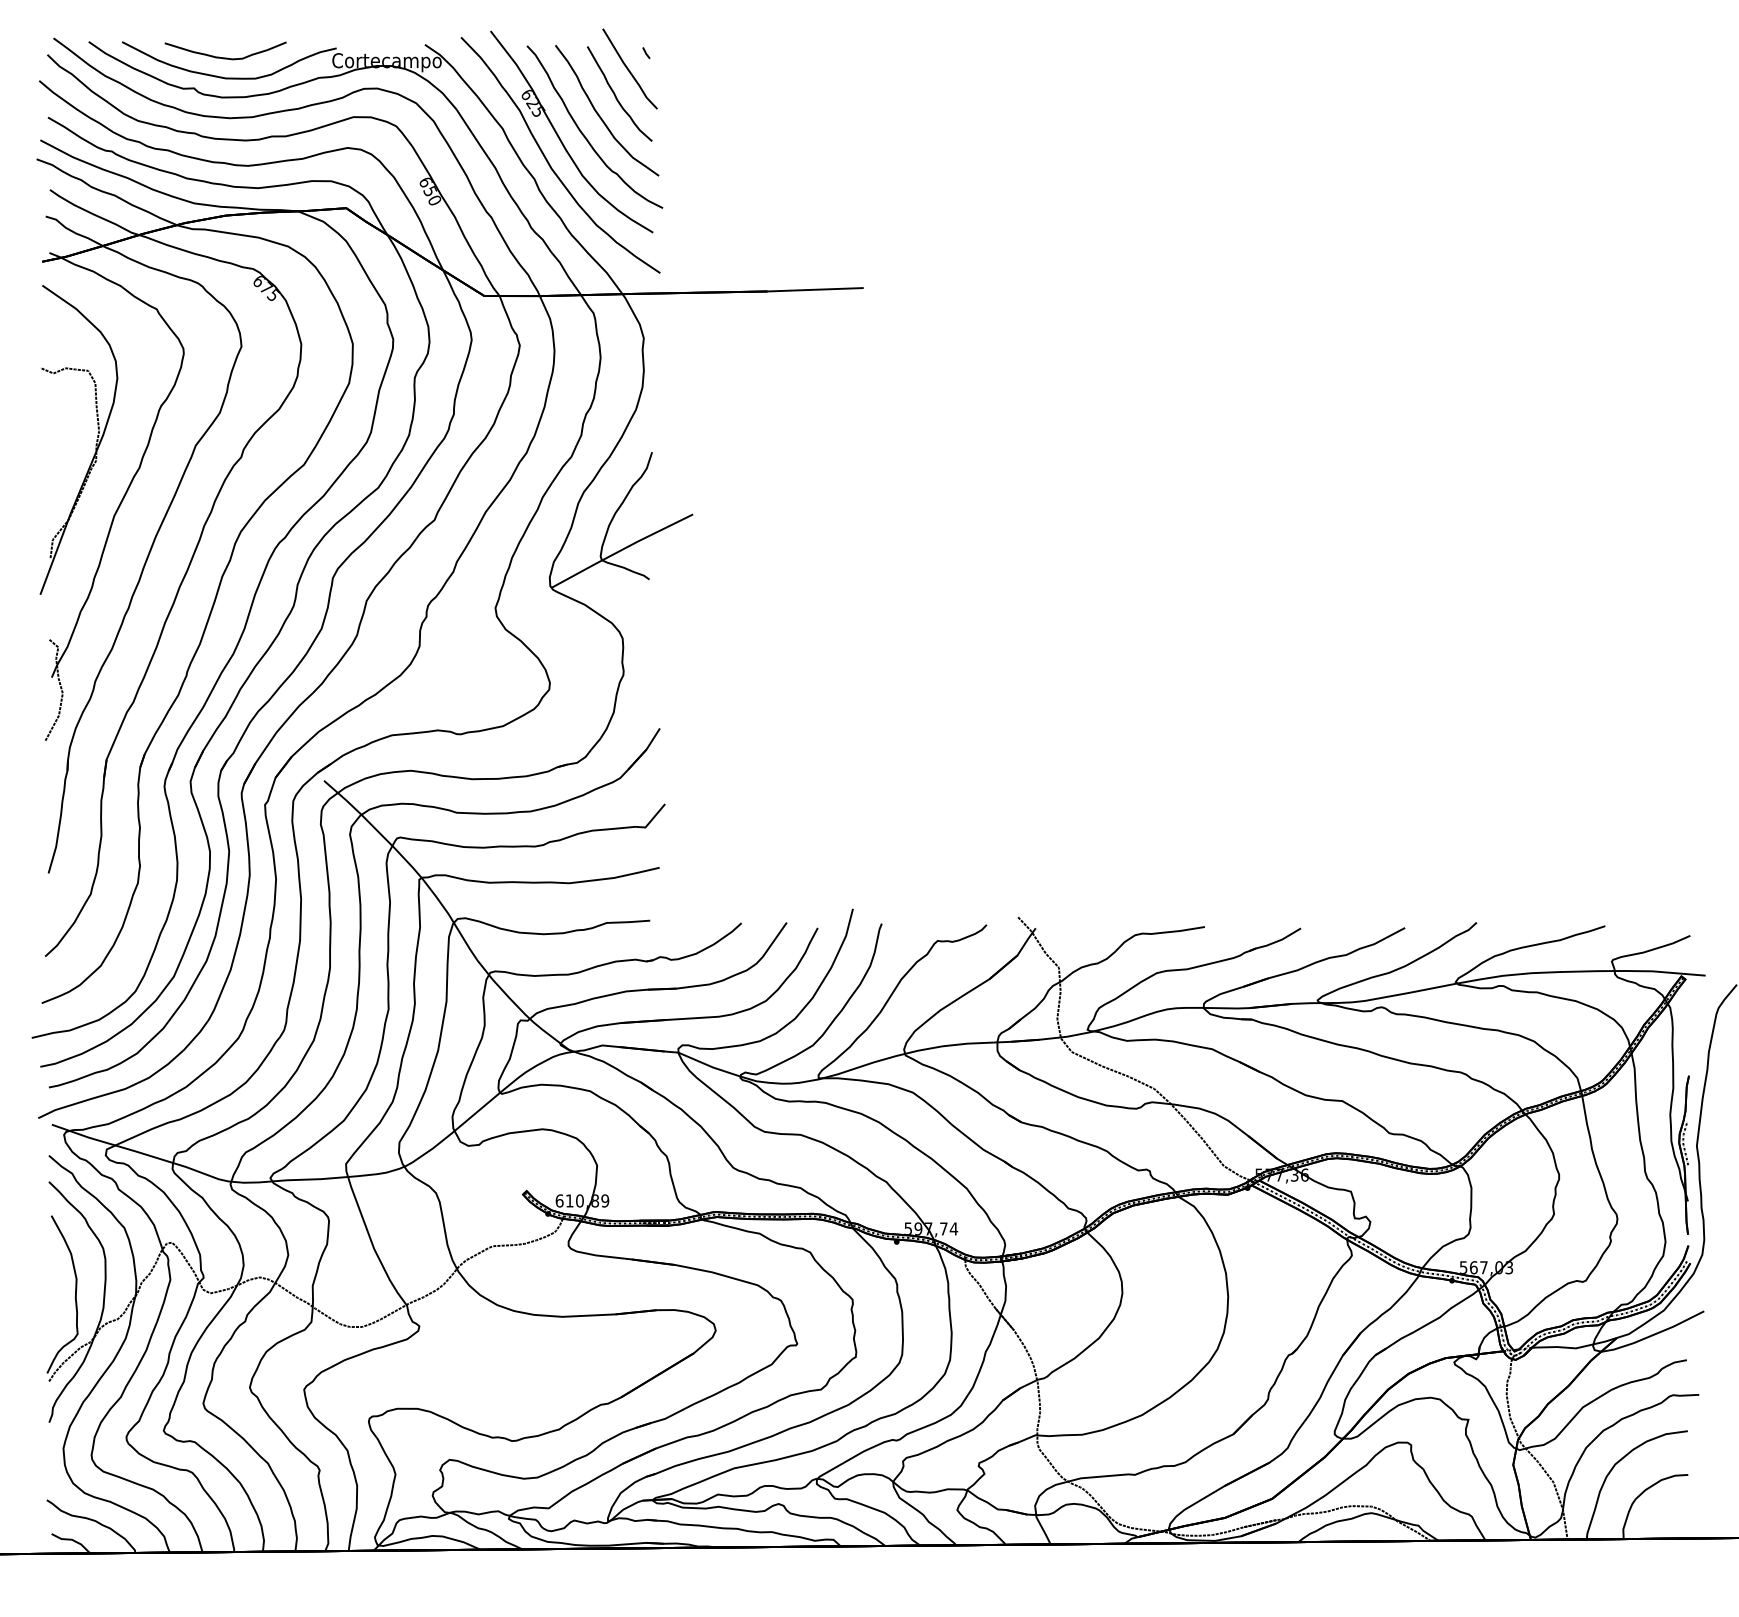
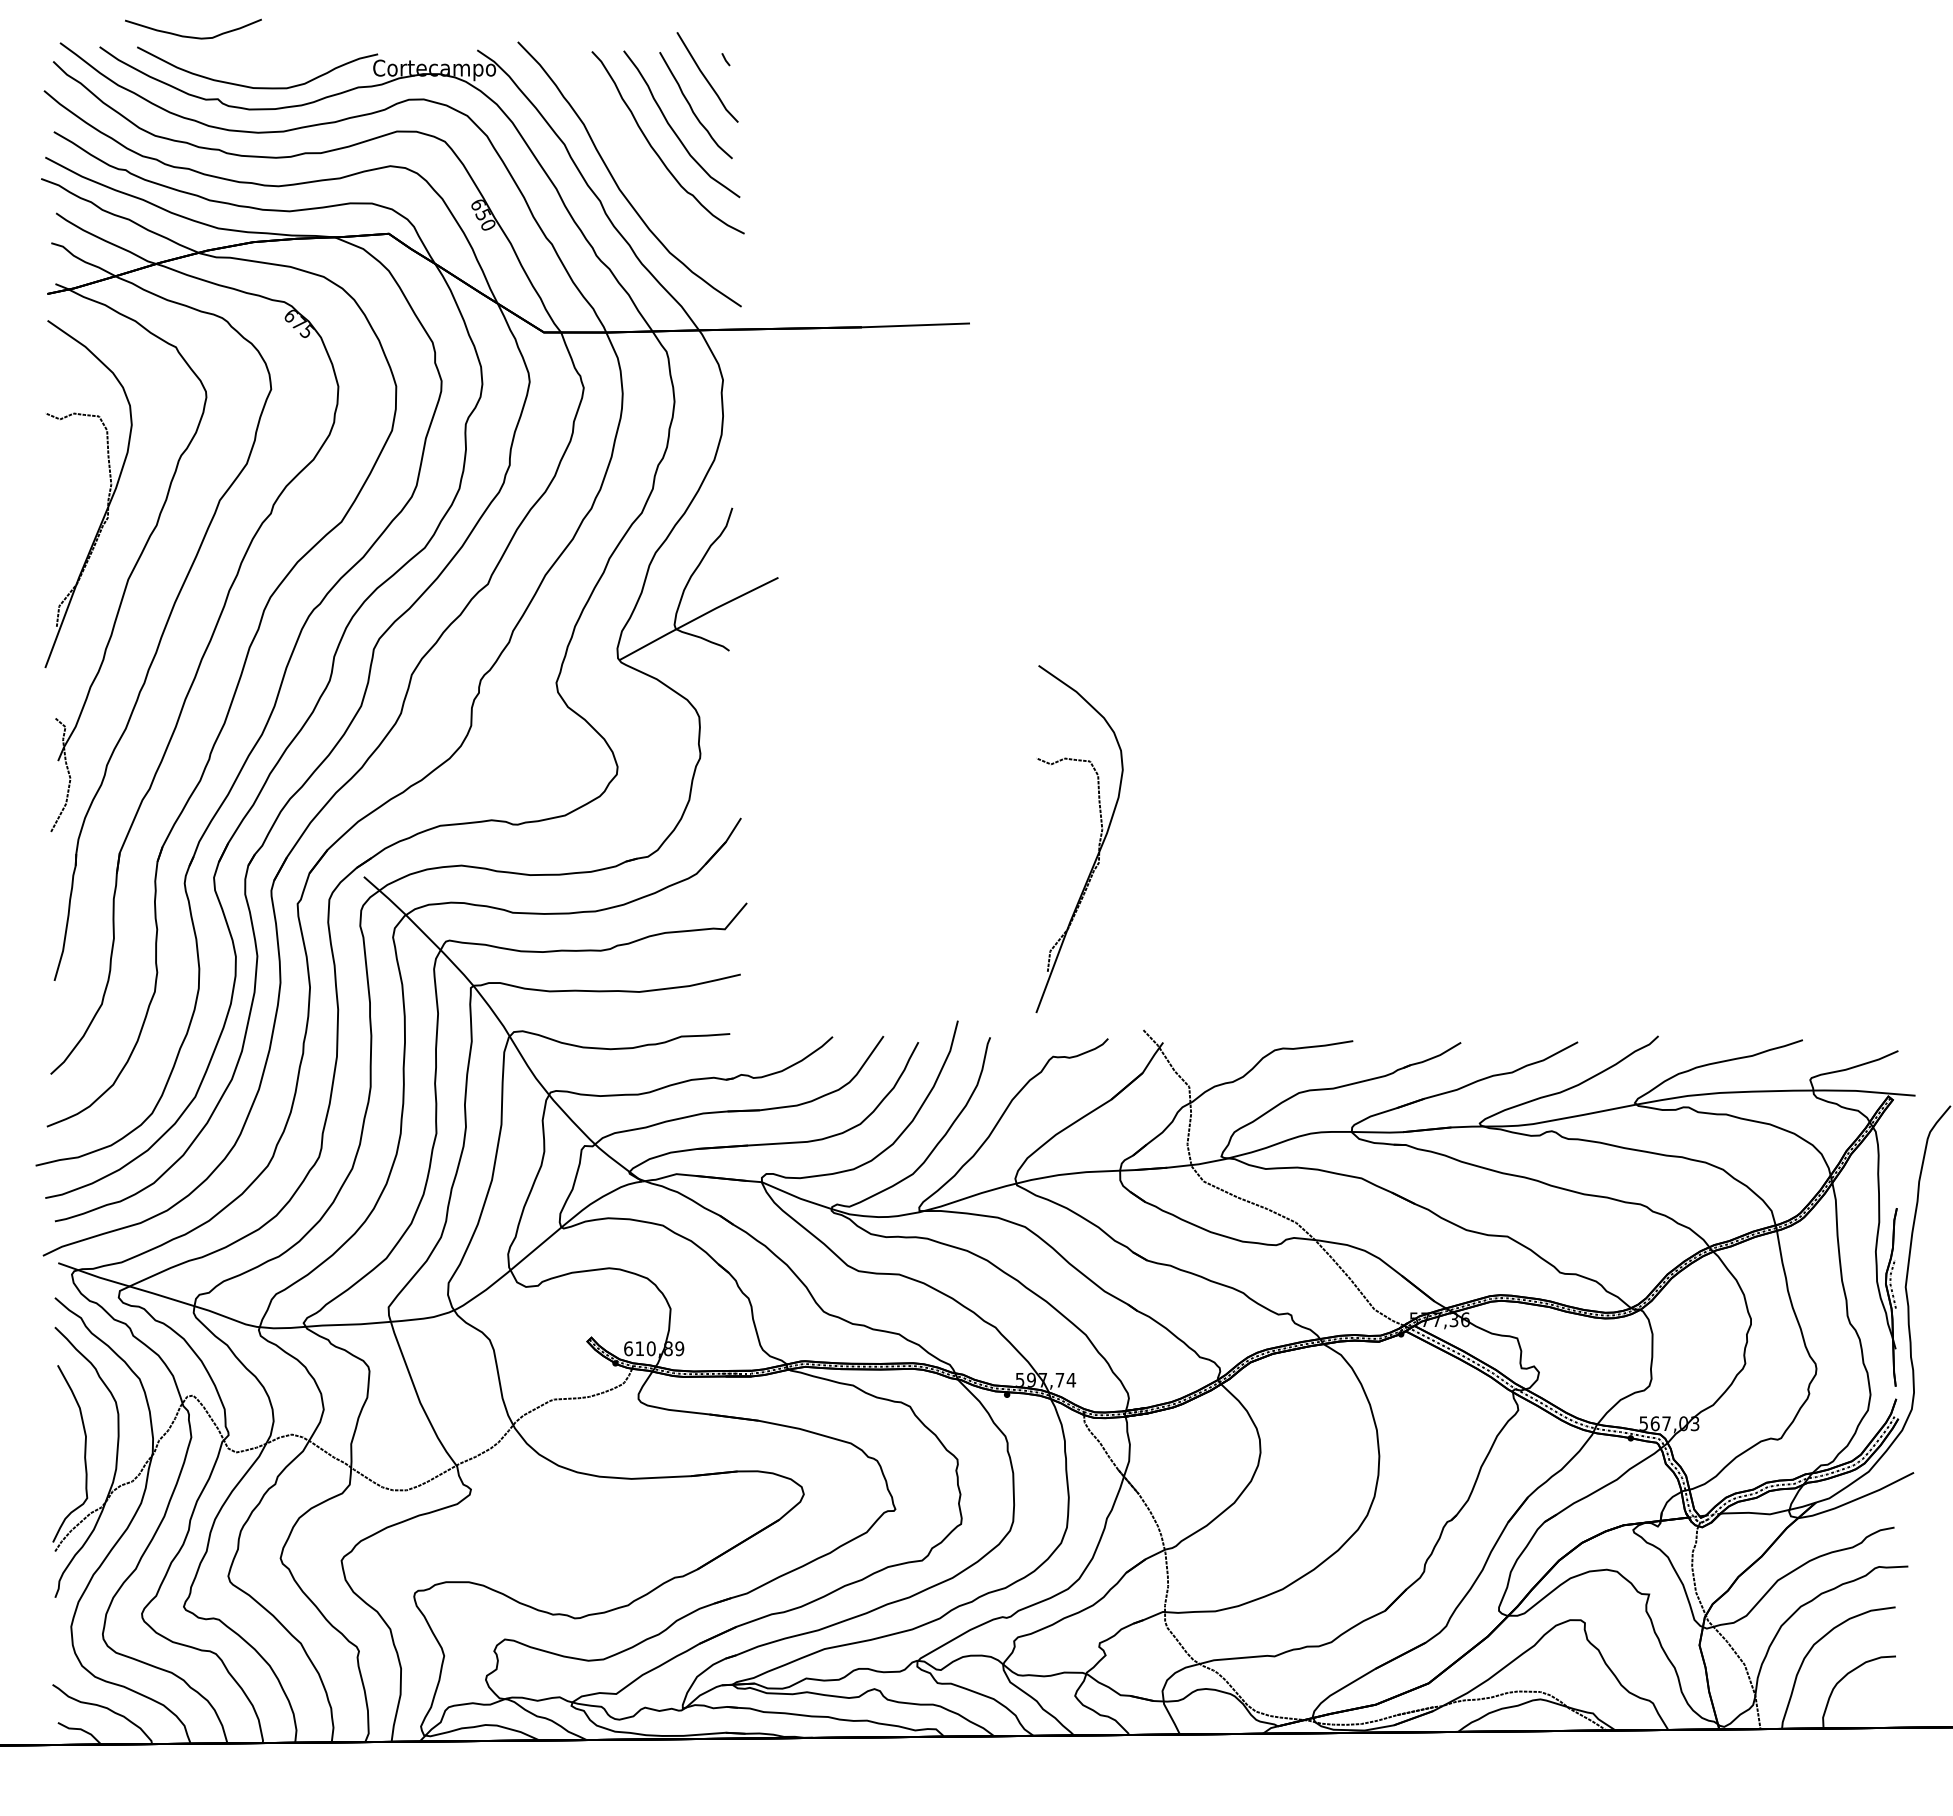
curve: (225, 57) -> (193, 36), moved
part: (559, 136) -> (628, 153), removed
part: (978, 751) -> (1098, 843), added

